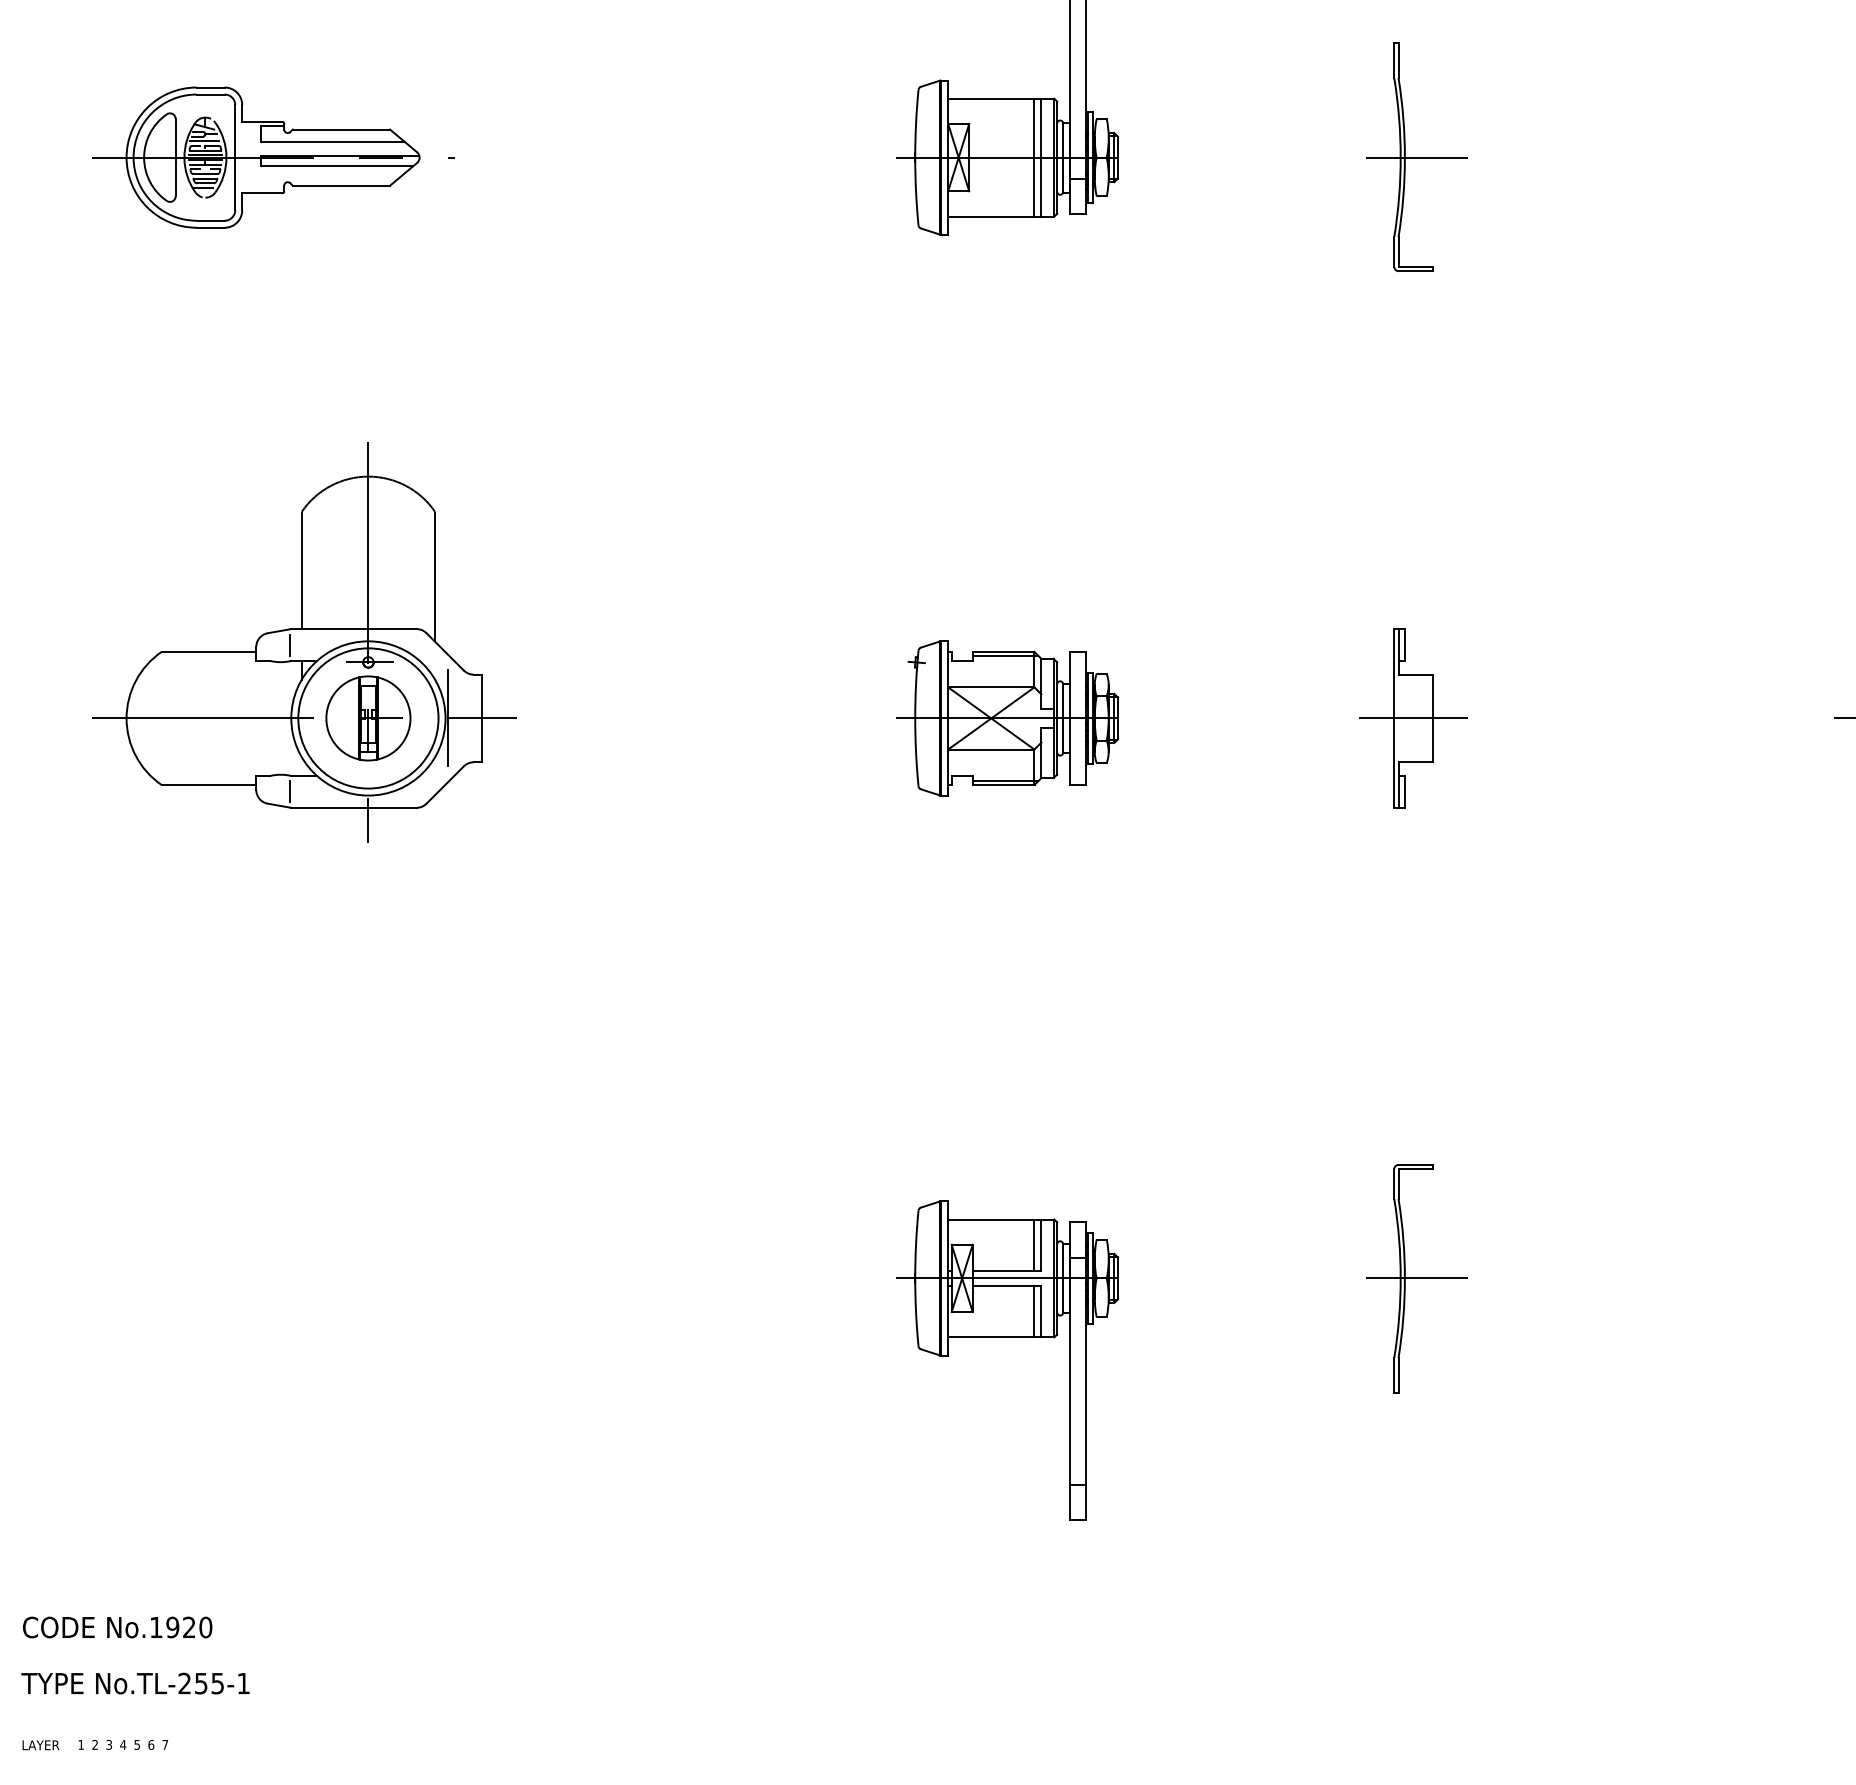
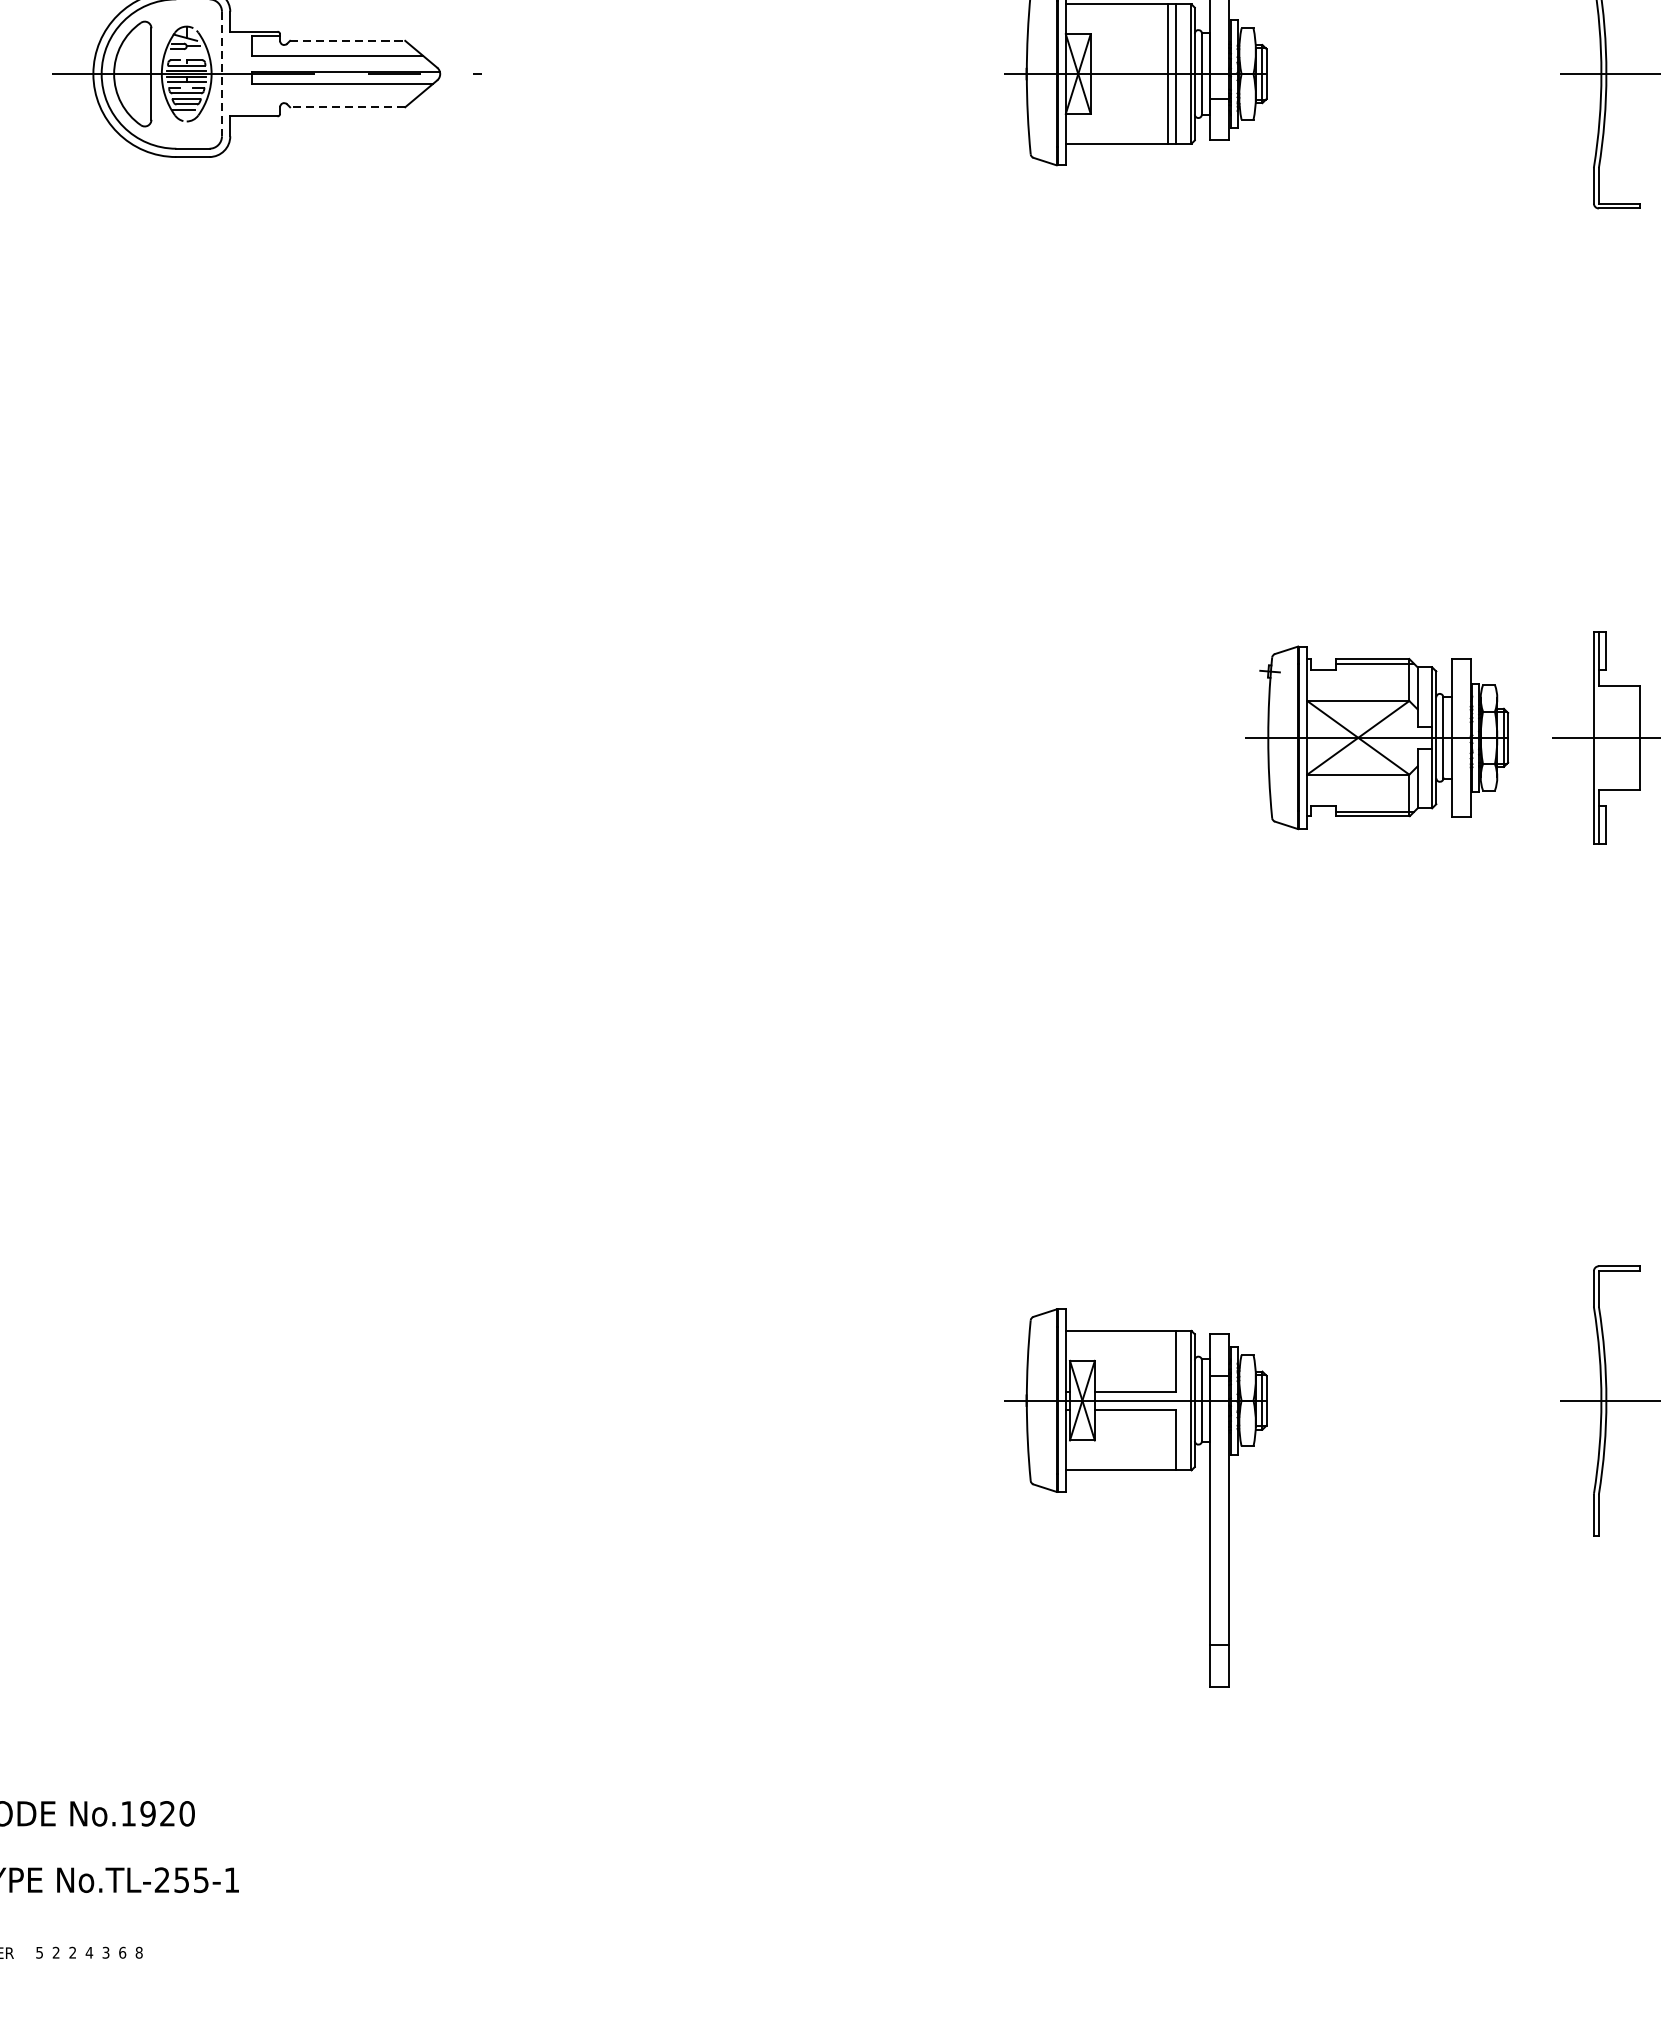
line: (341, 129) -> (347, 40), solid -> dashed
line: (204, 141) -> (185, 54), removed
line: (235, 157) -> (222, 73), solid -> dashed
line: (341, 185) -> (347, 107), solid -> dashed
part: (304, 642) -> (303, 647), removed
part: (1007, 718) -> (1377, 737), moved
line: (1034, 1244) -> (1167, 1360), removed
line: (1034, 1311) -> (1167, 1439), removed
text: (137, 1743) -> (106, 1951), 5 -> 3
text: (80, 1744) -> (38, 1952), 1 -> 5
text: (109, 1744) -> (73, 1952), 3 -> 2
text: (165, 1744) -> (139, 1952), 7 -> 8

